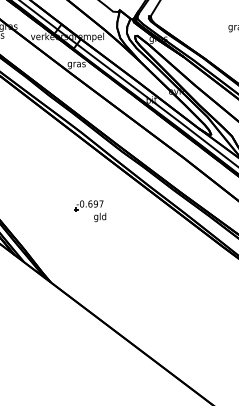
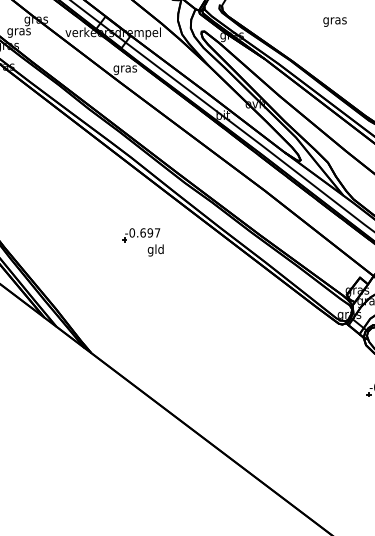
part: (89, 211) -> (142, 242), moved

